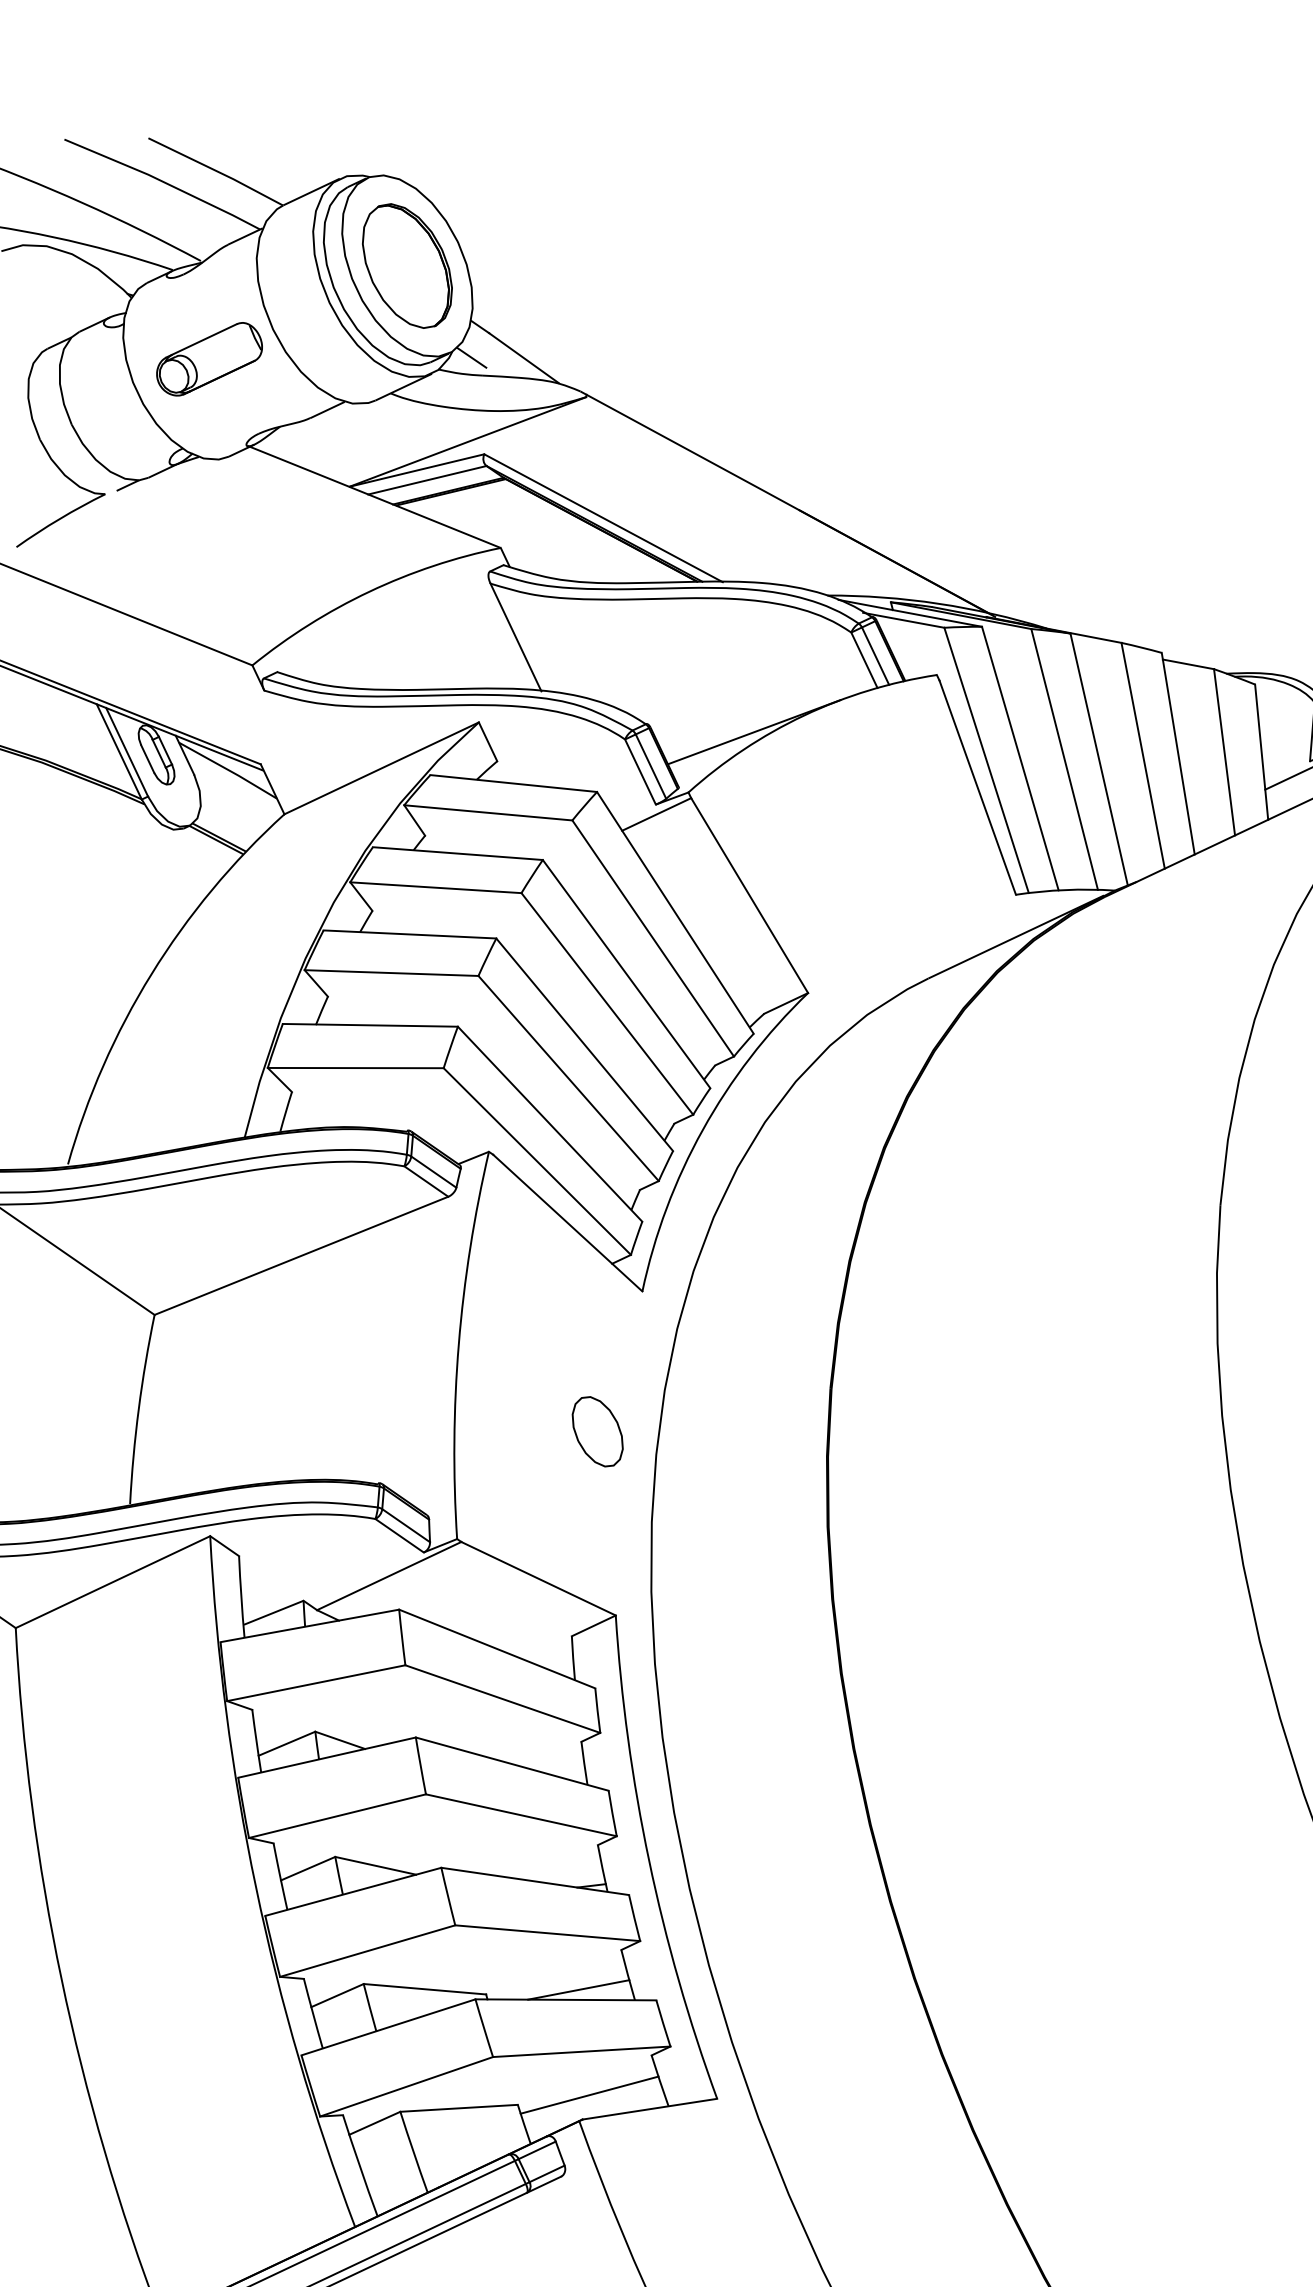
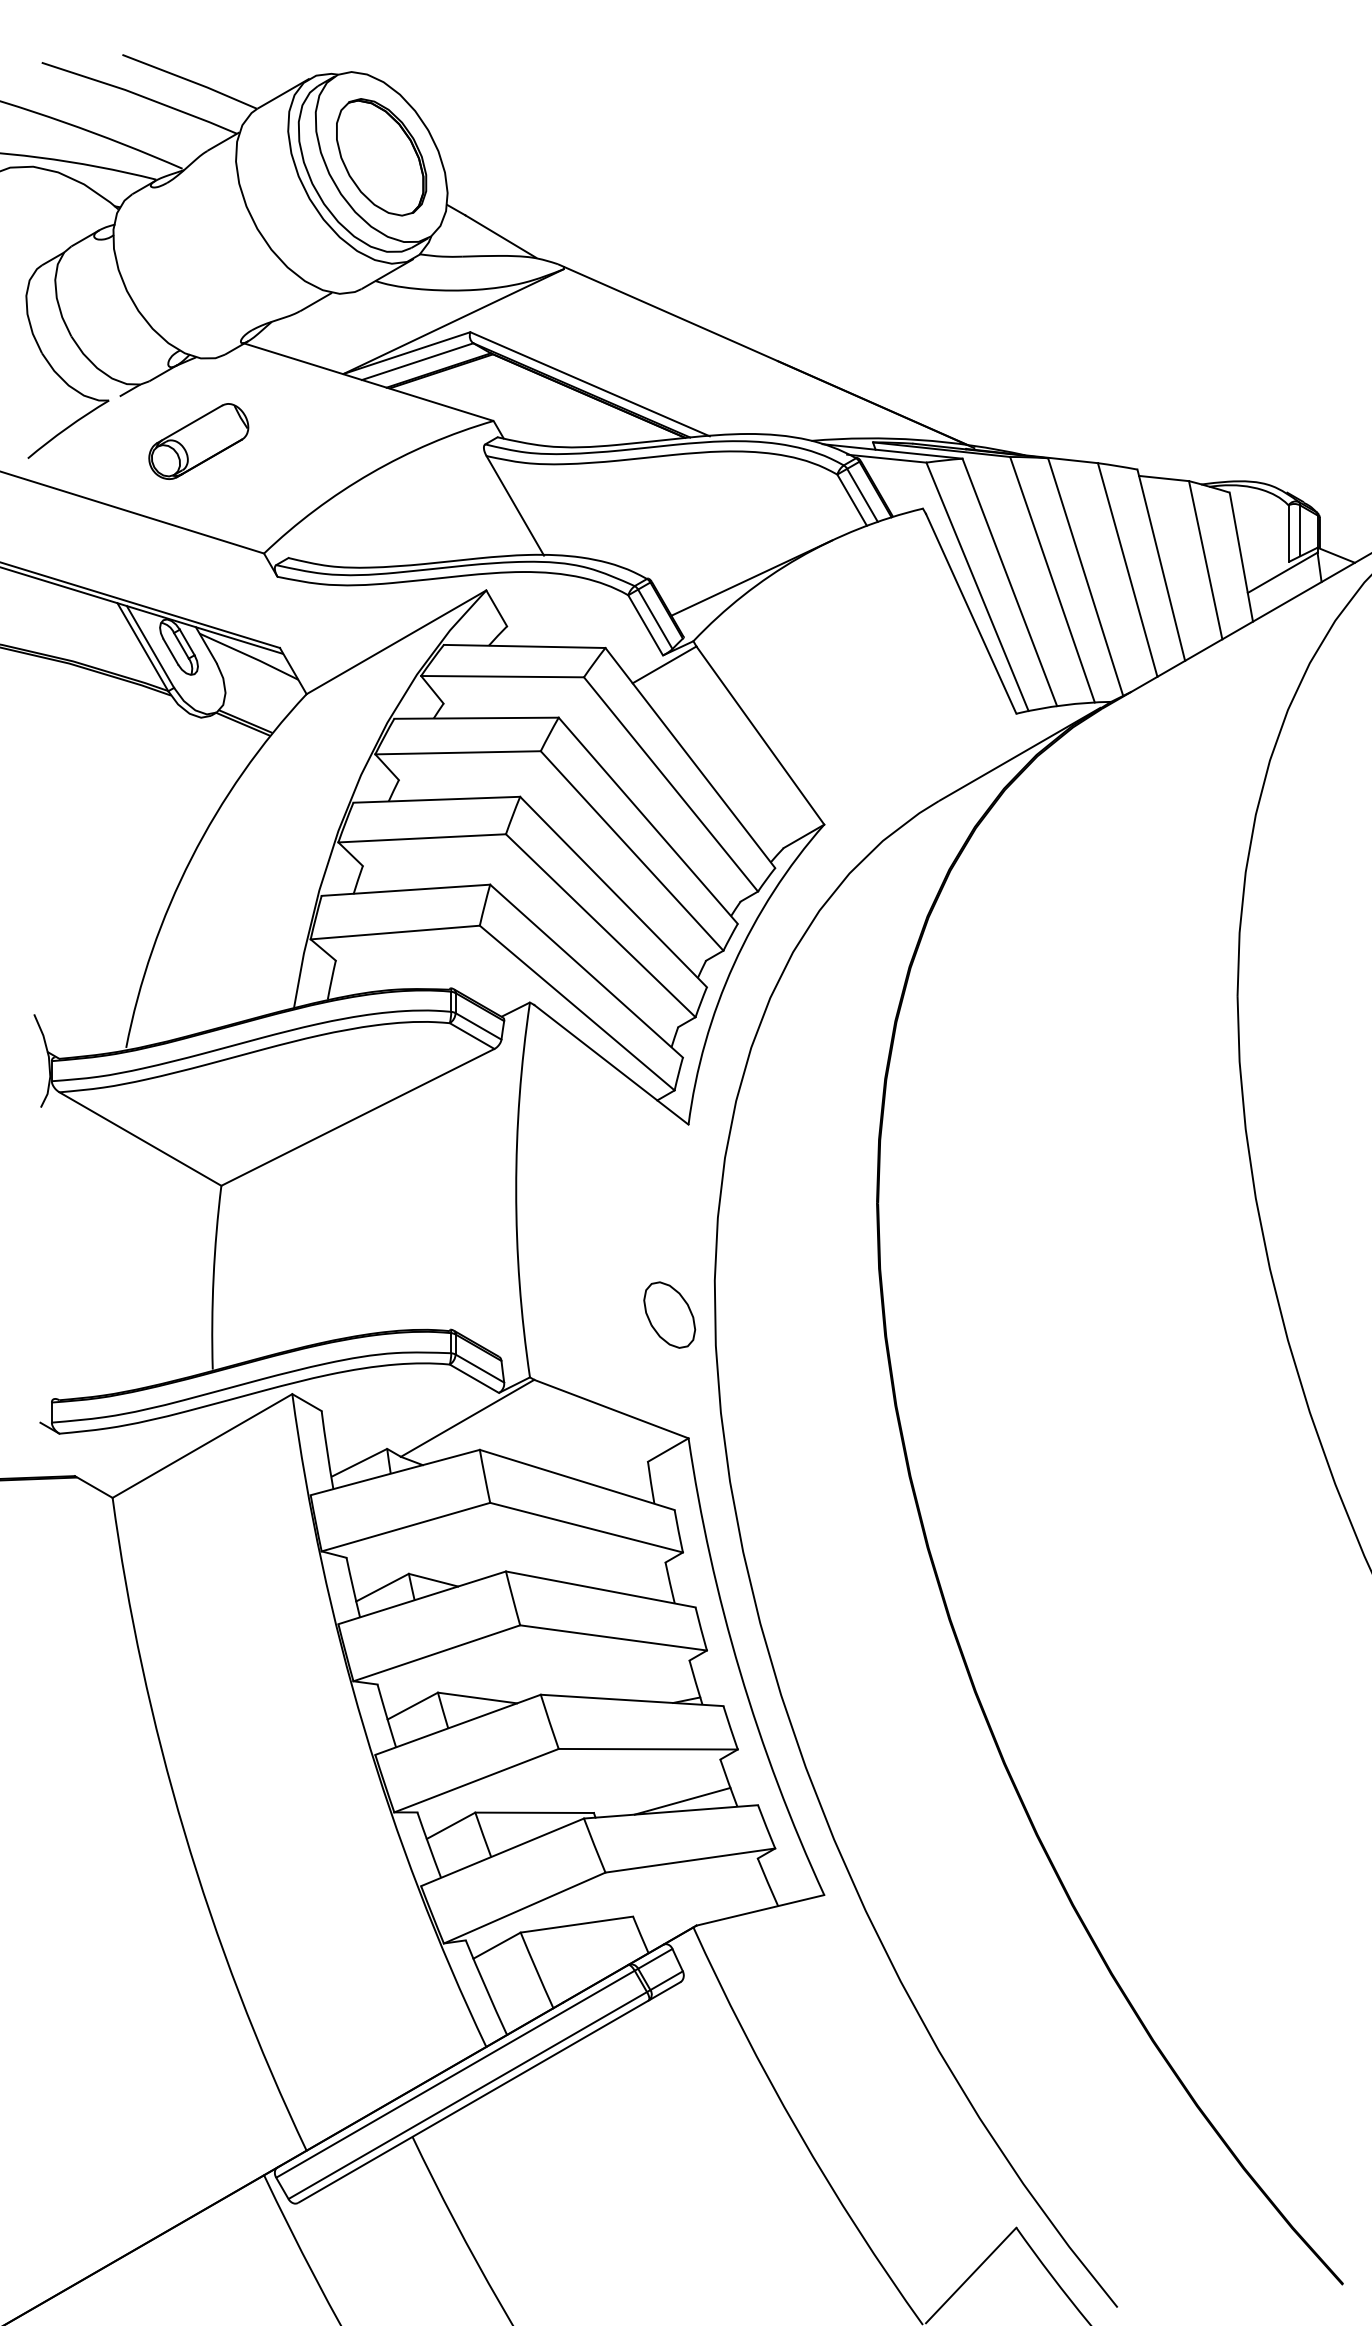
line: (471, 357) -> (450, 240), removed
part: (209, 359) -> (198, 441), moved
part: (597, 1431) -> (669, 1314), moved
line: (589, 2095) -> (701, 1901), removed

